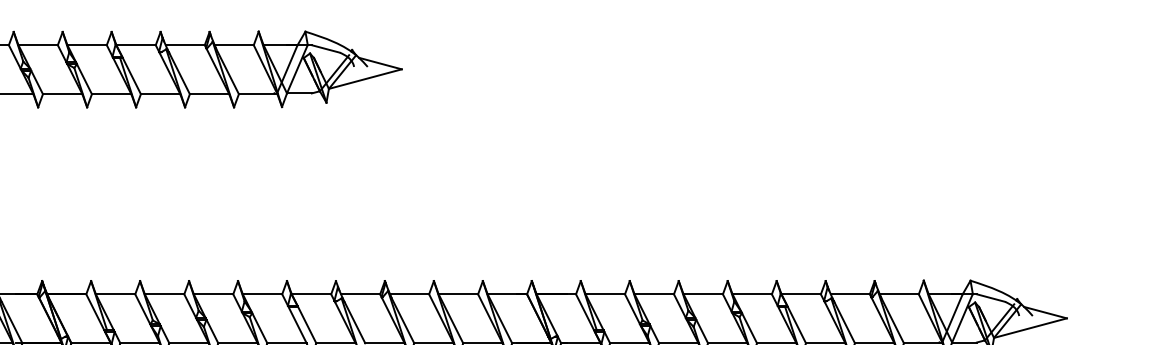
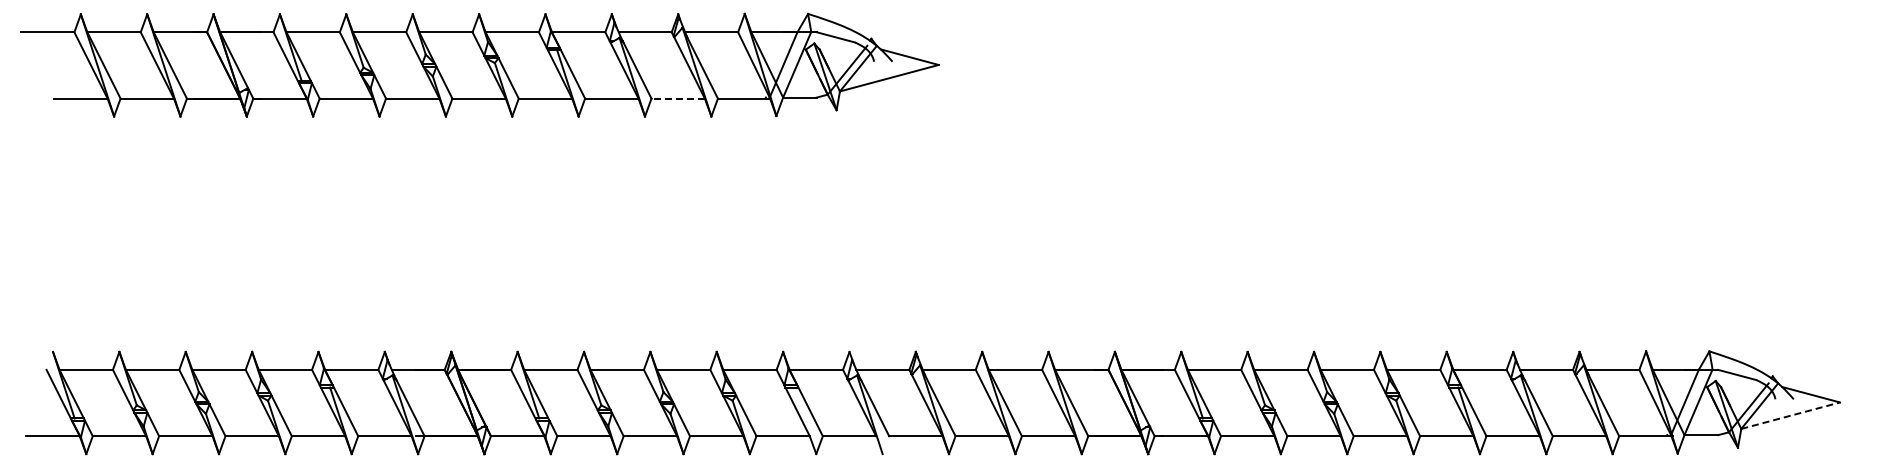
line: (209, 94) -> (678, 98), solid -> dashed
line: (1031, 327) -> (1791, 415), solid -> dashed

